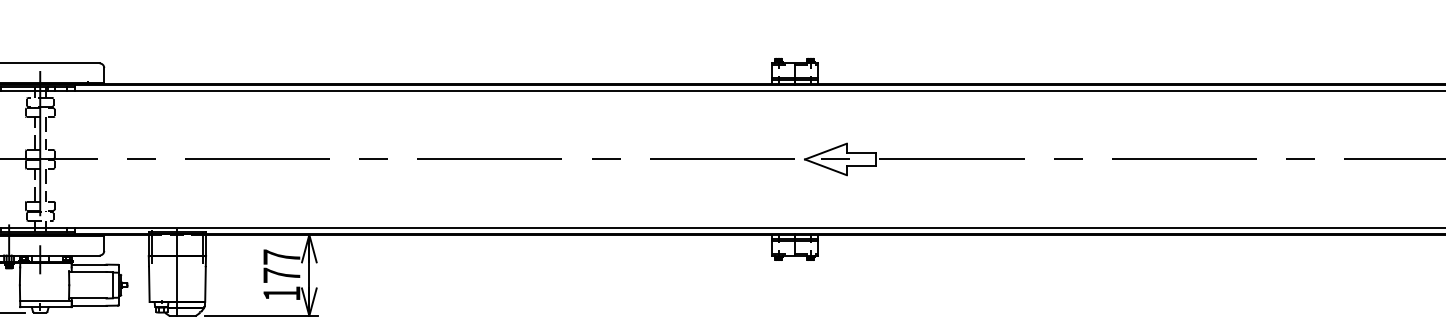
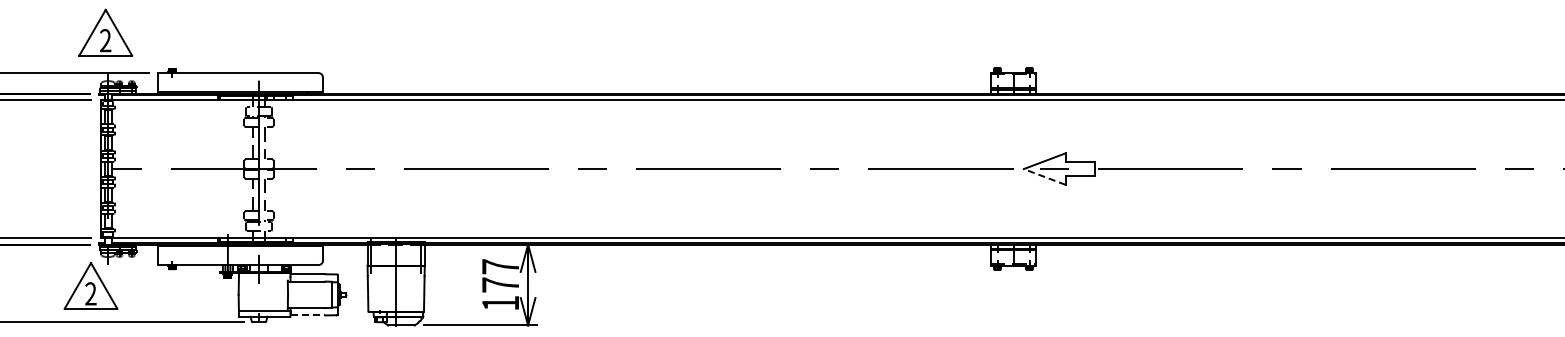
line: (825, 166) -> (1044, 176), solid -> dashed
line: (89, 305) -> (308, 315), solid -> dashed

